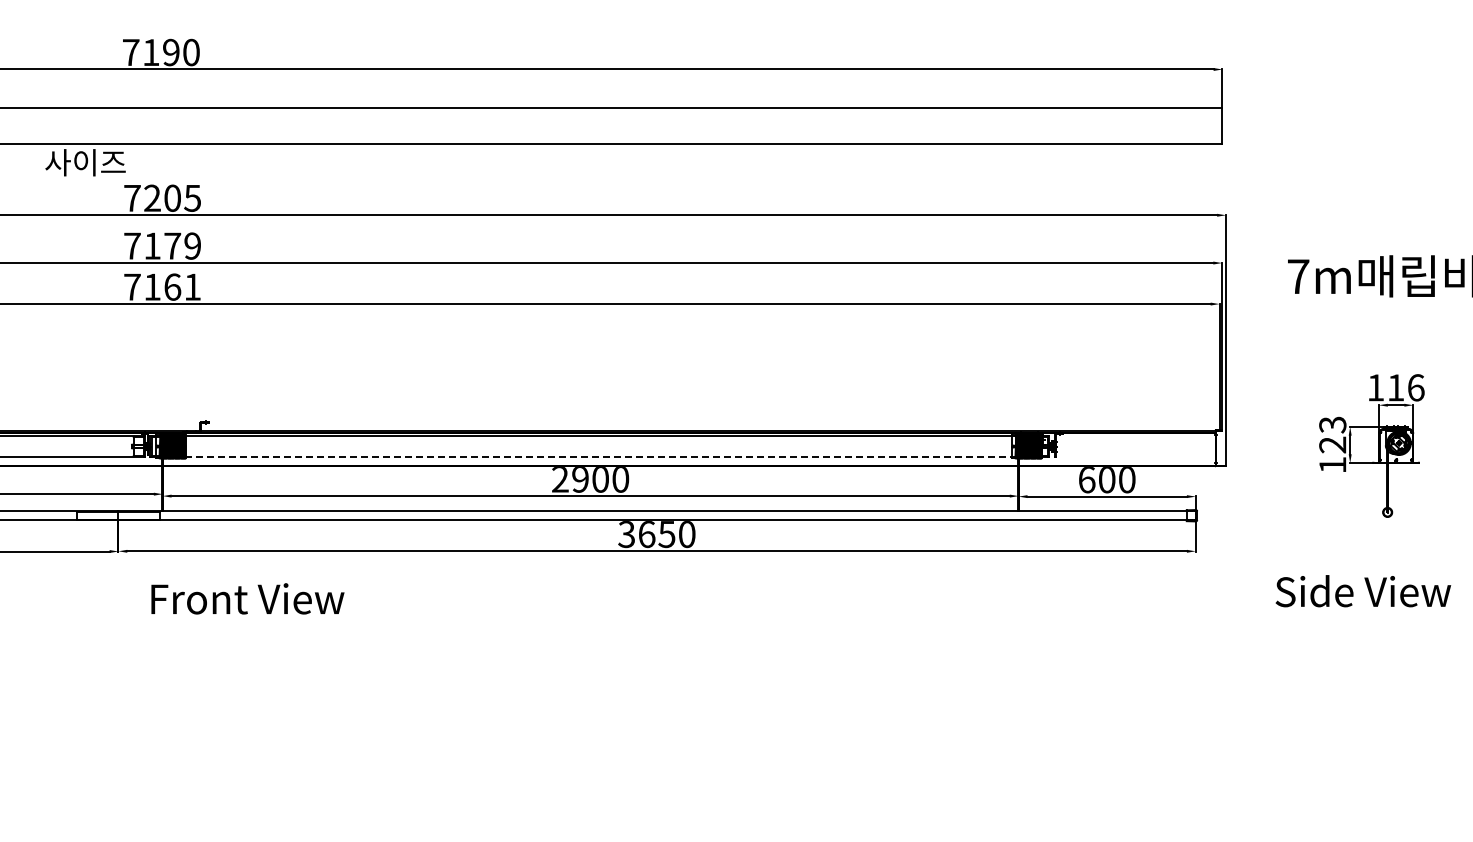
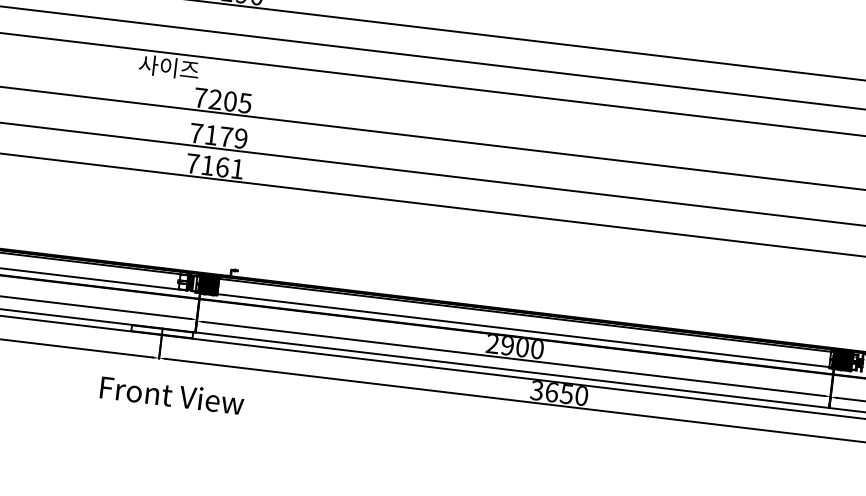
line: (599, 456) -> (523, 330), dashed -> solid
text: (247, 598) -> (172, 395), moved

